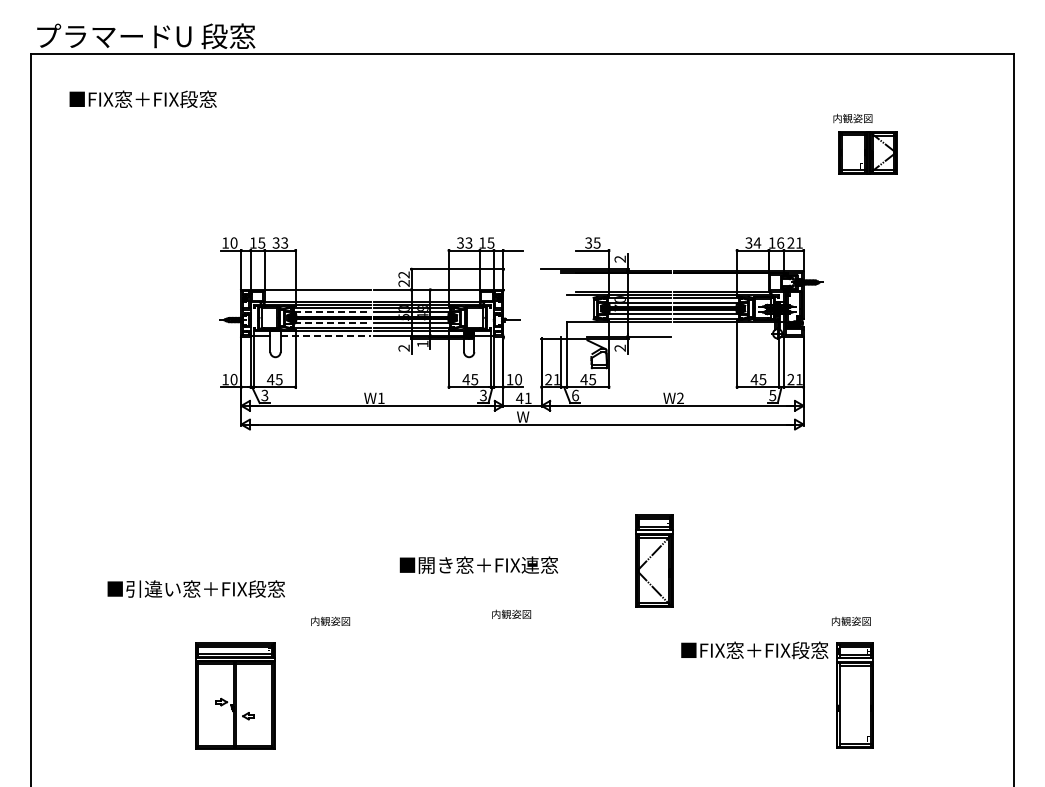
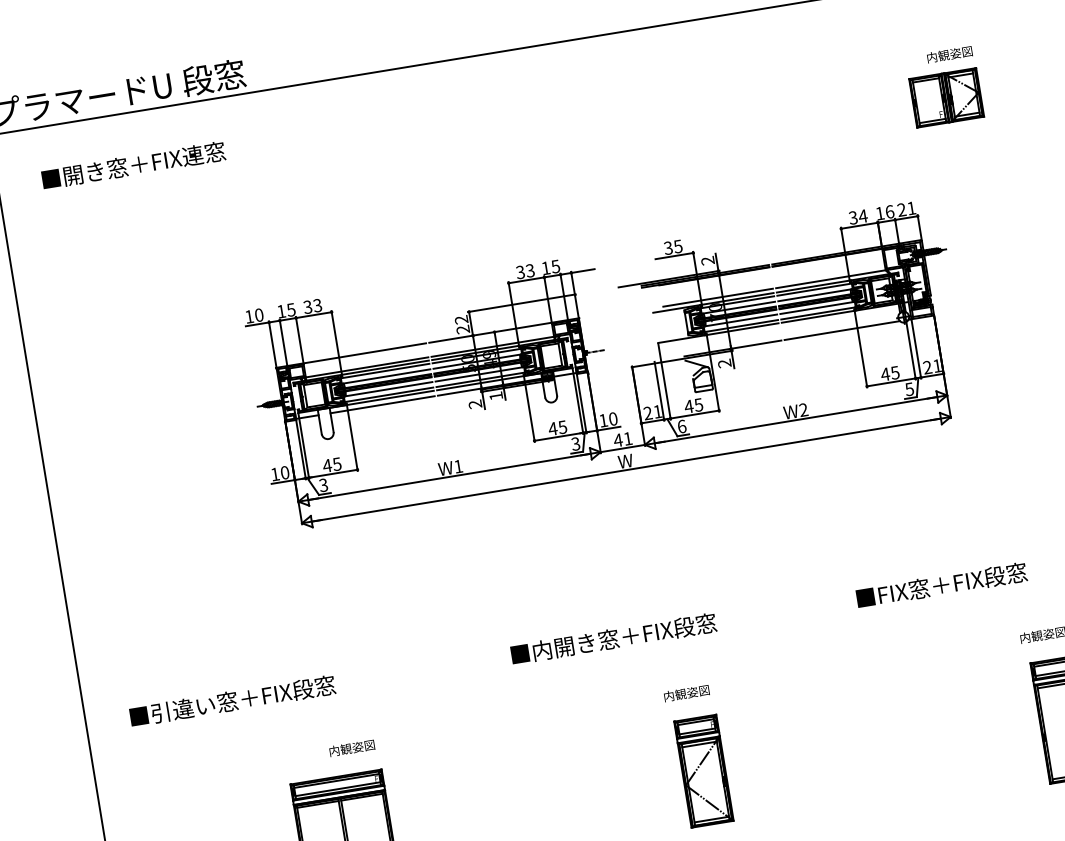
text: (157, 99) -> (143, 164), ■FIX窓＋FIX段窓 -> ■開き窓＋FIX連窓
part: (867, 152) -> (945, 97), moved
line: (333, 312) -> (387, 376), dashed -> solid
line: (333, 323) -> (389, 389), dashed -> solid
line: (326, 335) -> (383, 404), dashed -> solid
line: (723, 336) -> (841, 330), added
part: (654, 560) -> (703, 770), moved
text: (497, 564) -> (623, 636), ■開き窓＋FIX連窓 -> ■内開き窓＋FIX段窓
text: (195, 588) -> (231, 700), moved
text: (511, 613) -> (686, 692), moved
text: (330, 620) -> (351, 747), moved
text: (754, 650) -> (941, 585), moved

